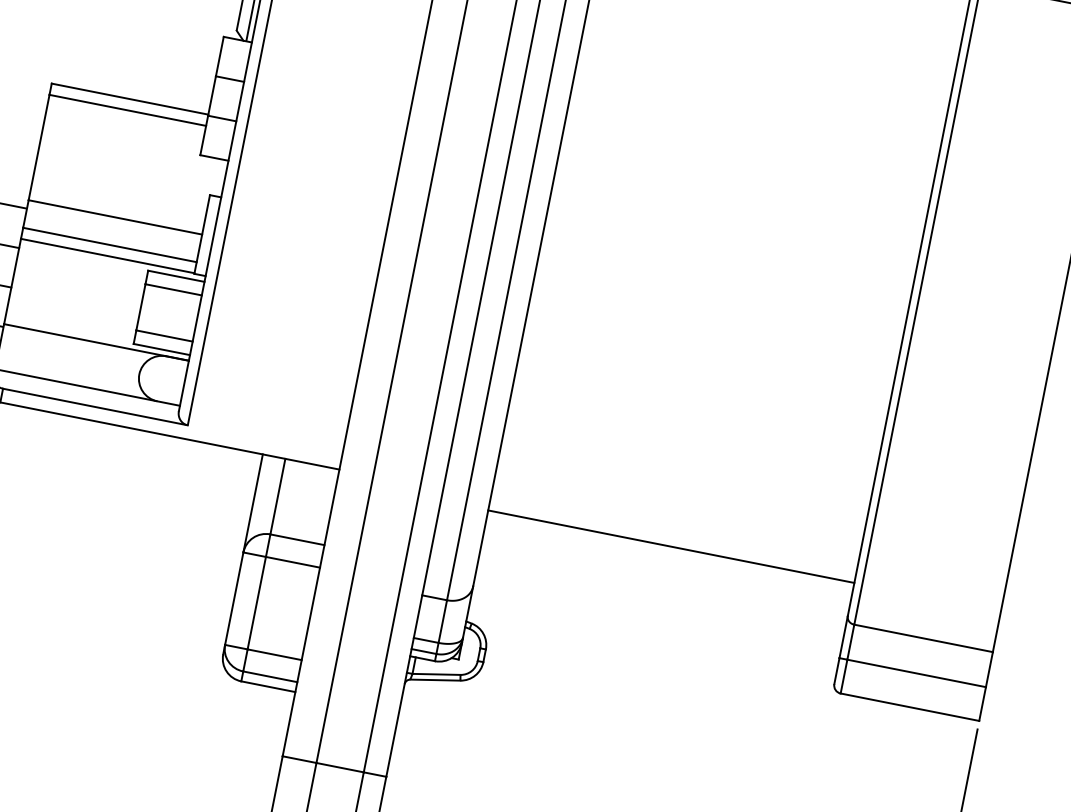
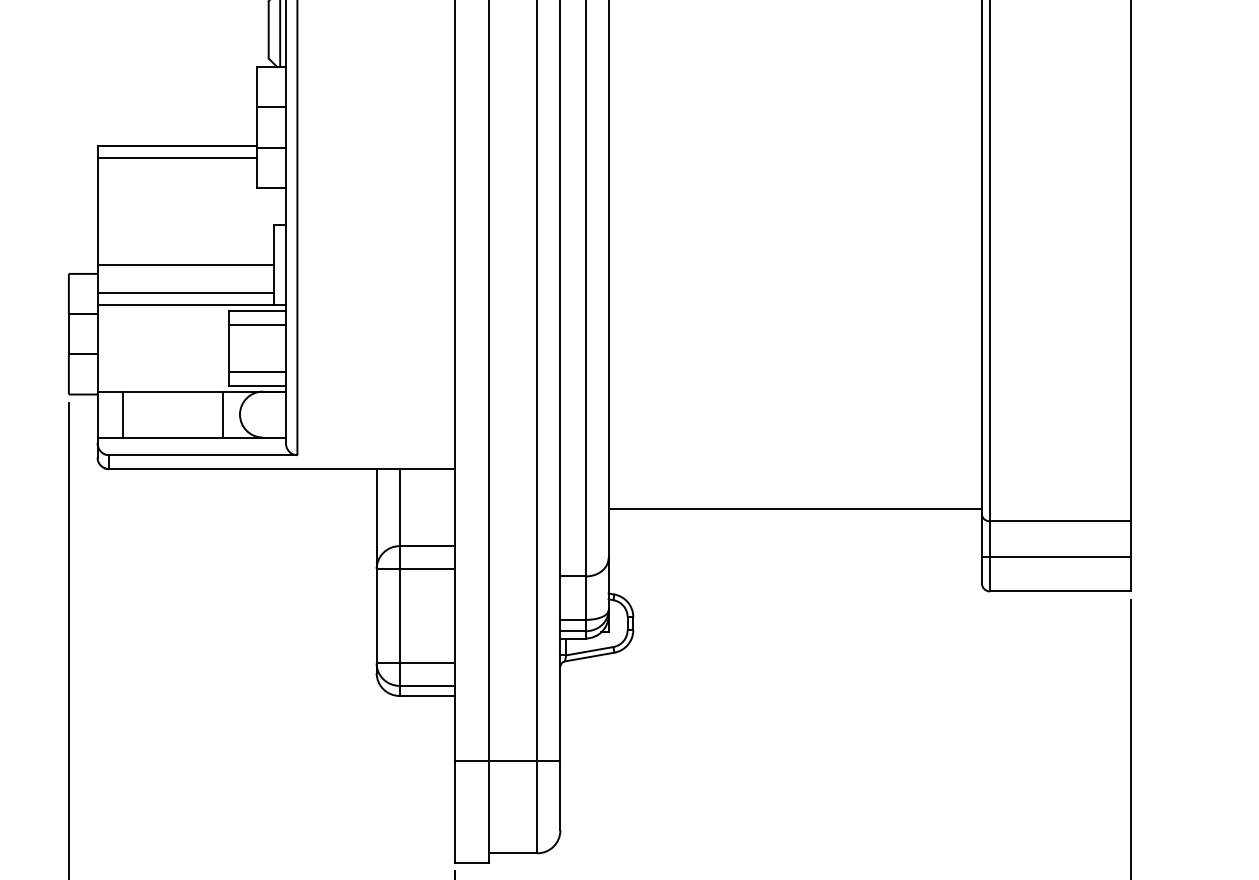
line: (24, 351) -> (122, 414), added
line: (122, 370) -> (222, 414), added
line: (670, 546) -> (794, 509), moved

